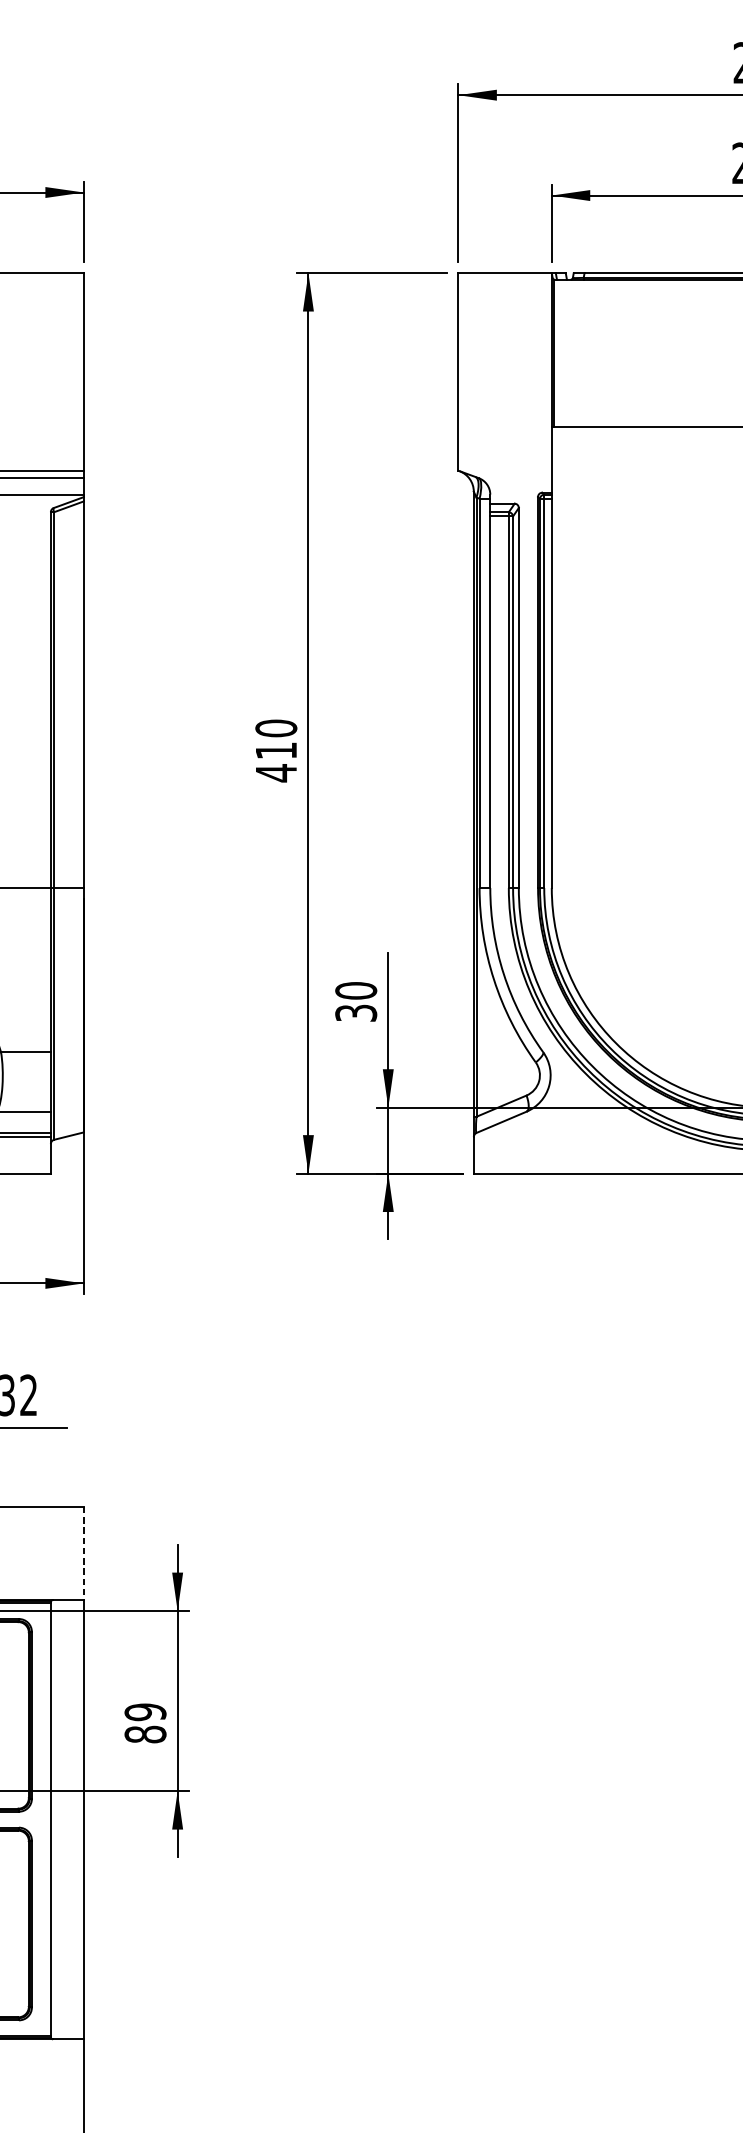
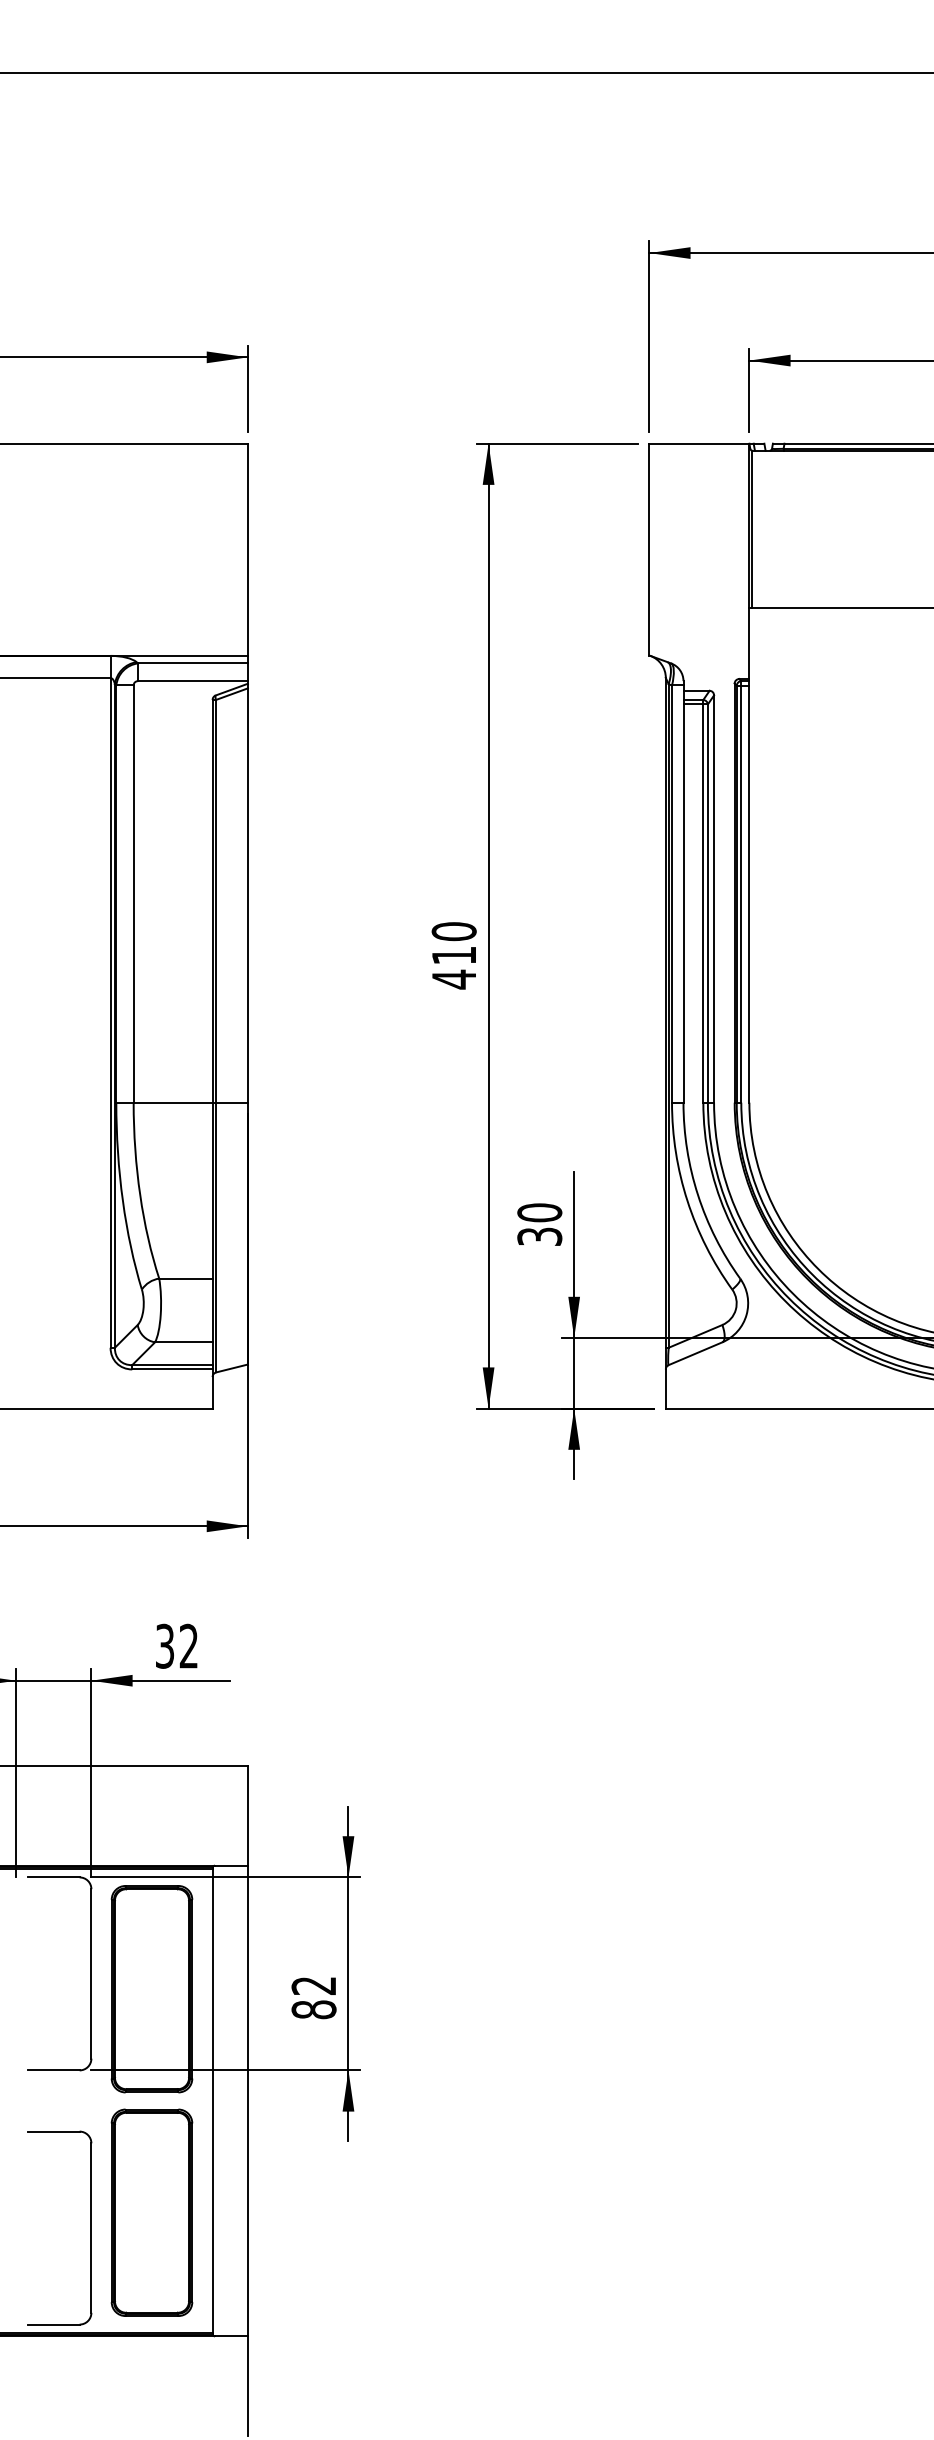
line: (83, 1554) -> (247, 1816), dashed -> solid
text: (145, 1711) -> (313, 1985), 89 -> 82

